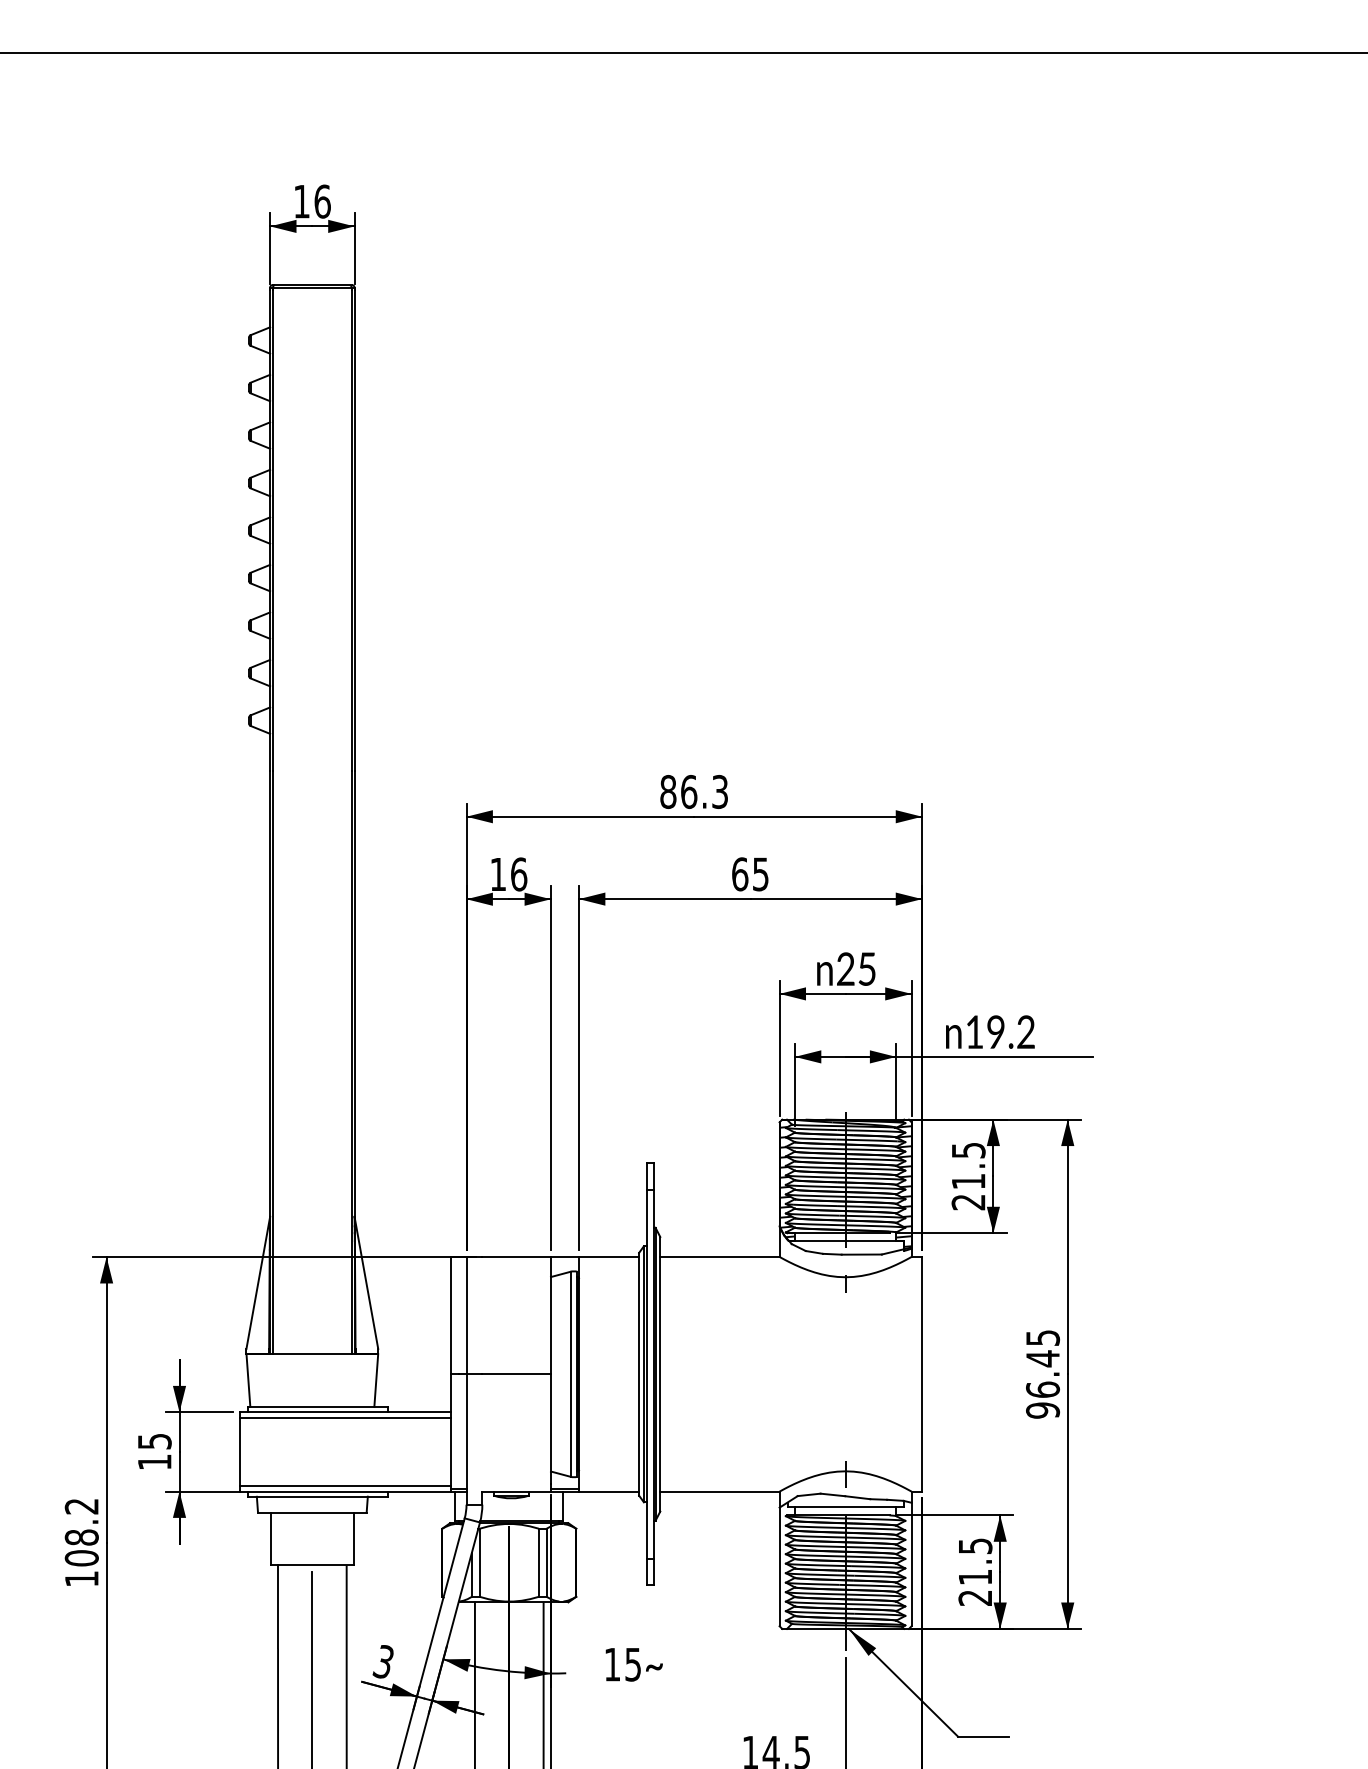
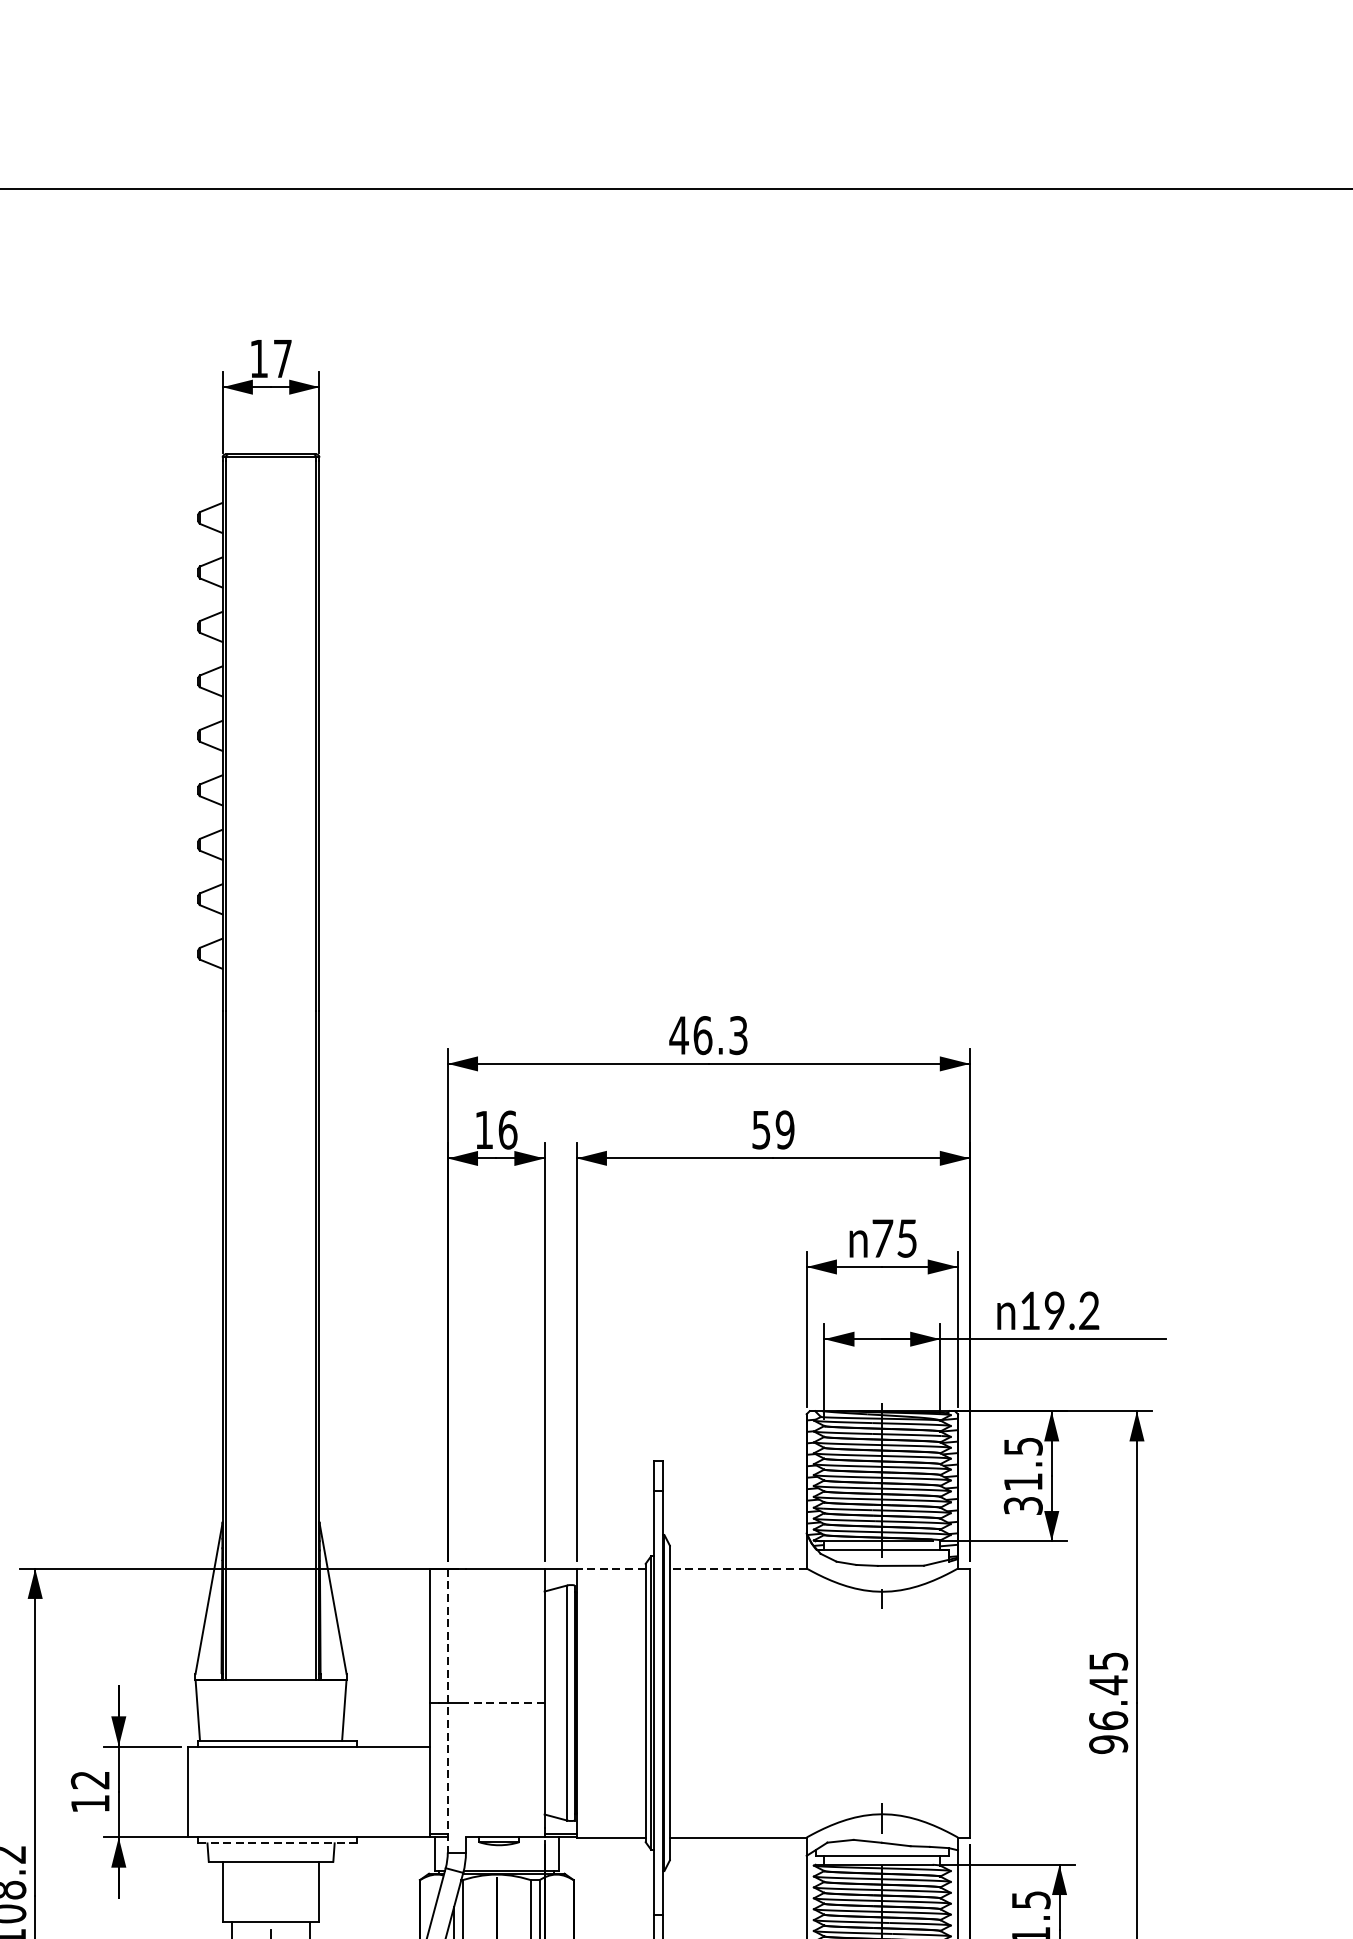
text: (322, 201) -> (282, 358), 16 -> 17
text: (667, 792) -> (678, 1036), 86.3 -> 46.3
text: (750, 874) -> (773, 1130), 65 -> 59
text: (846, 968) -> (883, 1237), 25 -> 75
text: (968, 1202) -> (1023, 1506), 21.5 -> 31.5
line: (608, 1256) -> (610, 1568), solid -> dashed
line: (719, 1256) -> (737, 1568), solid -> dashed
line: (516, 1374) -> (505, 1703), solid -> dashed
line: (466, 1380) -> (447, 1710), solid -> dashed
line: (345, 1417) -> (309, 1752), removed
text: (154, 1441) -> (90, 1780), 15 -> 12
line: (345, 1486) -> (309, 1831), removed
line: (317, 1496) -> (276, 1843), solid -> dashed

